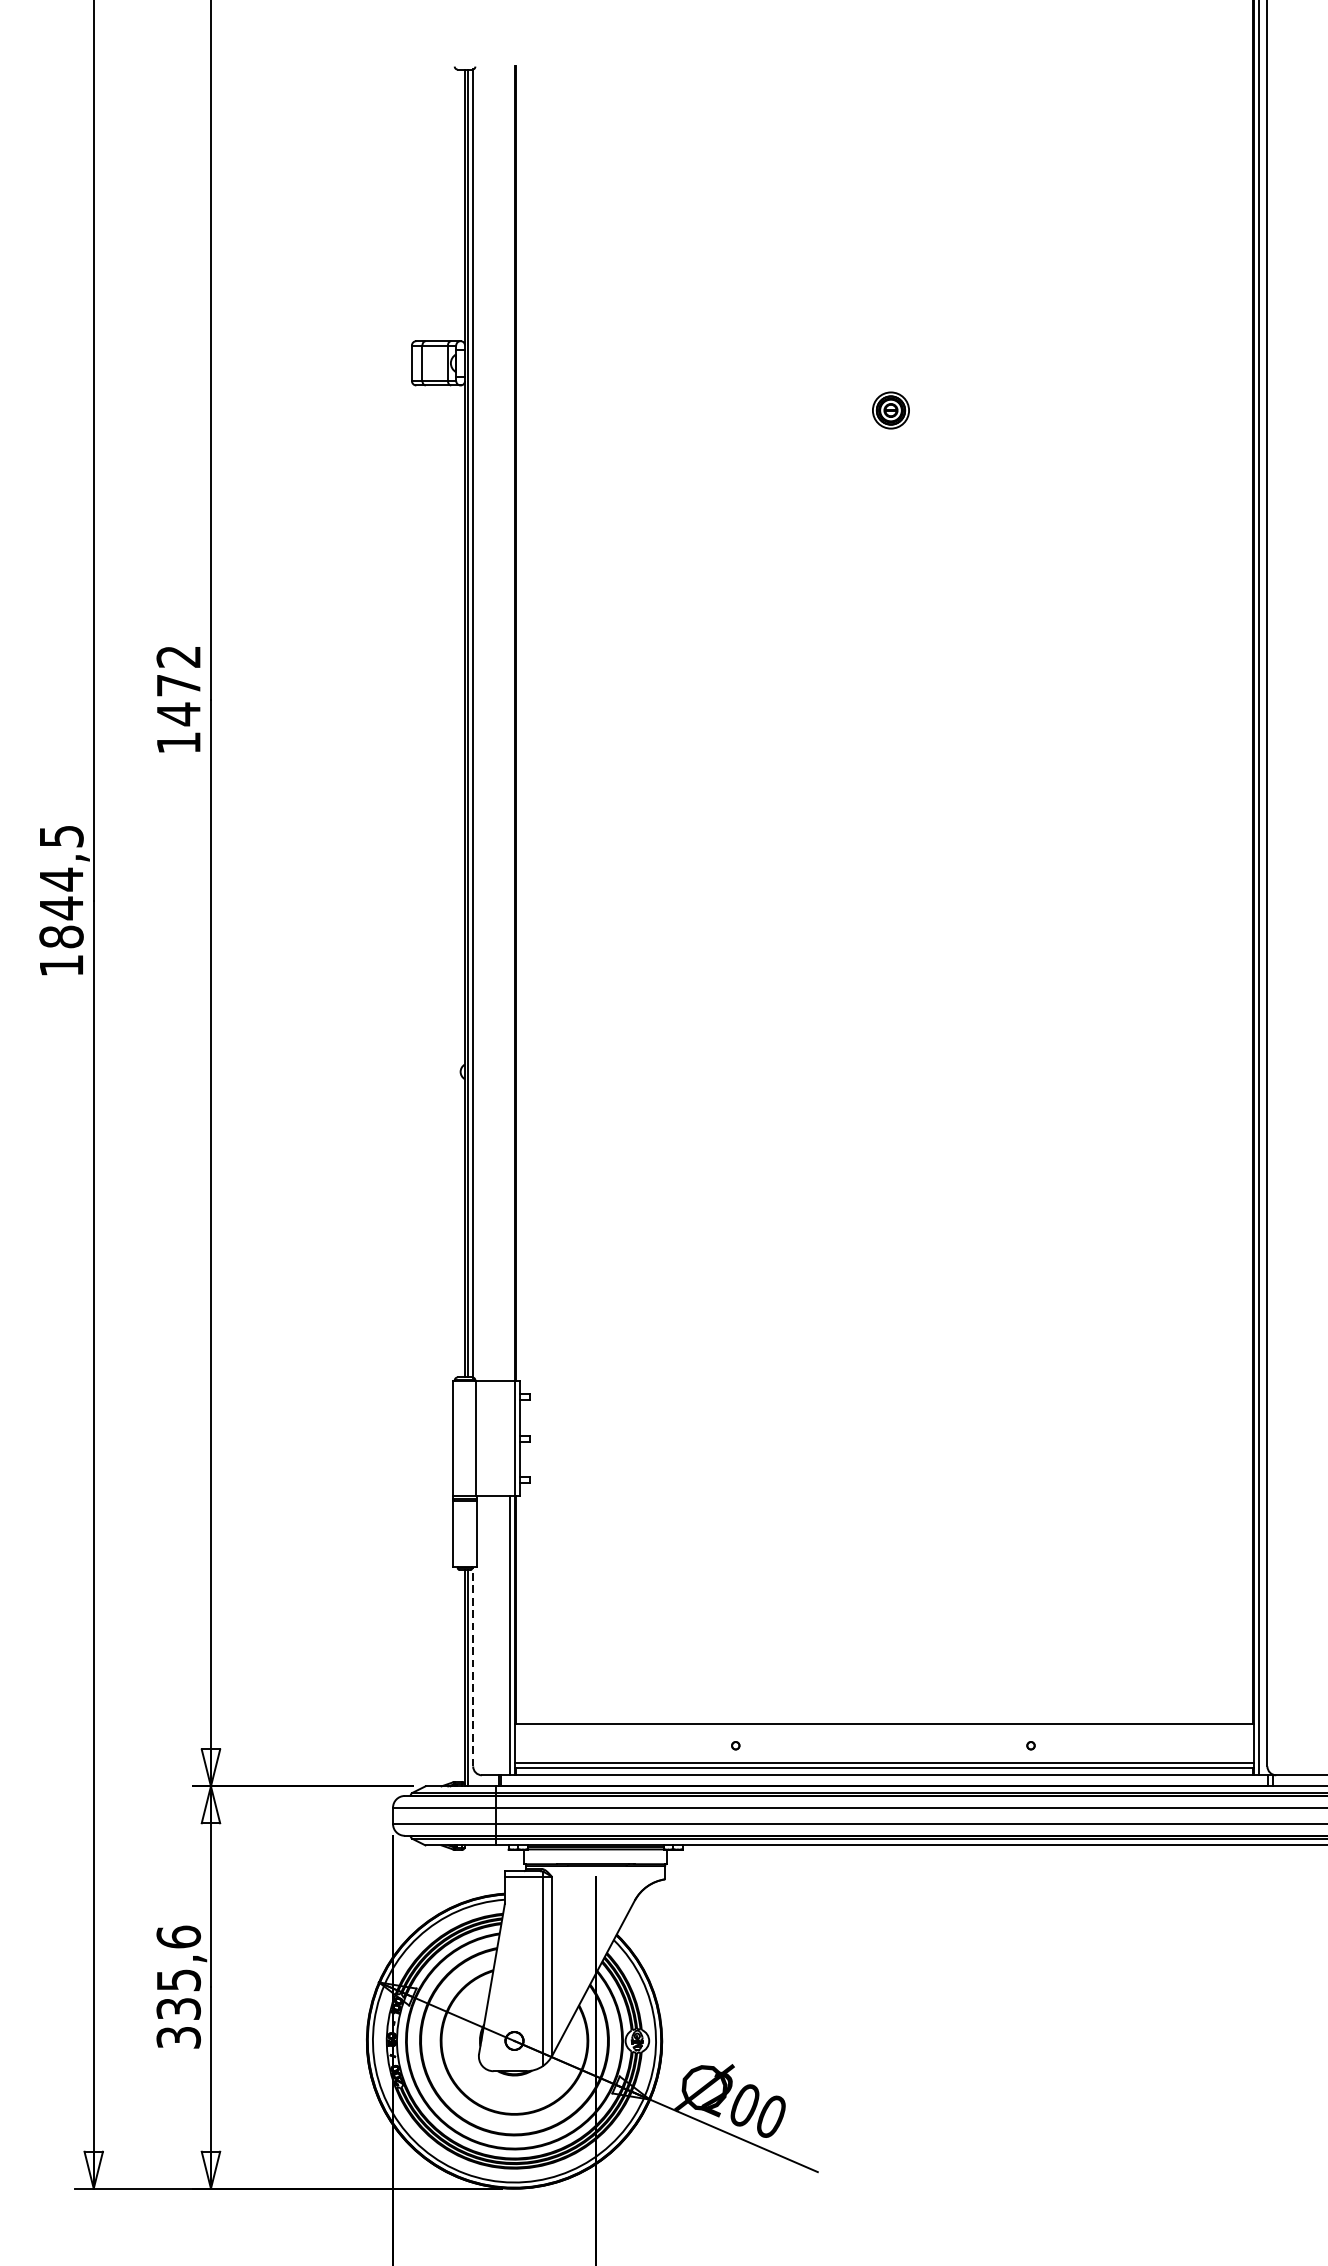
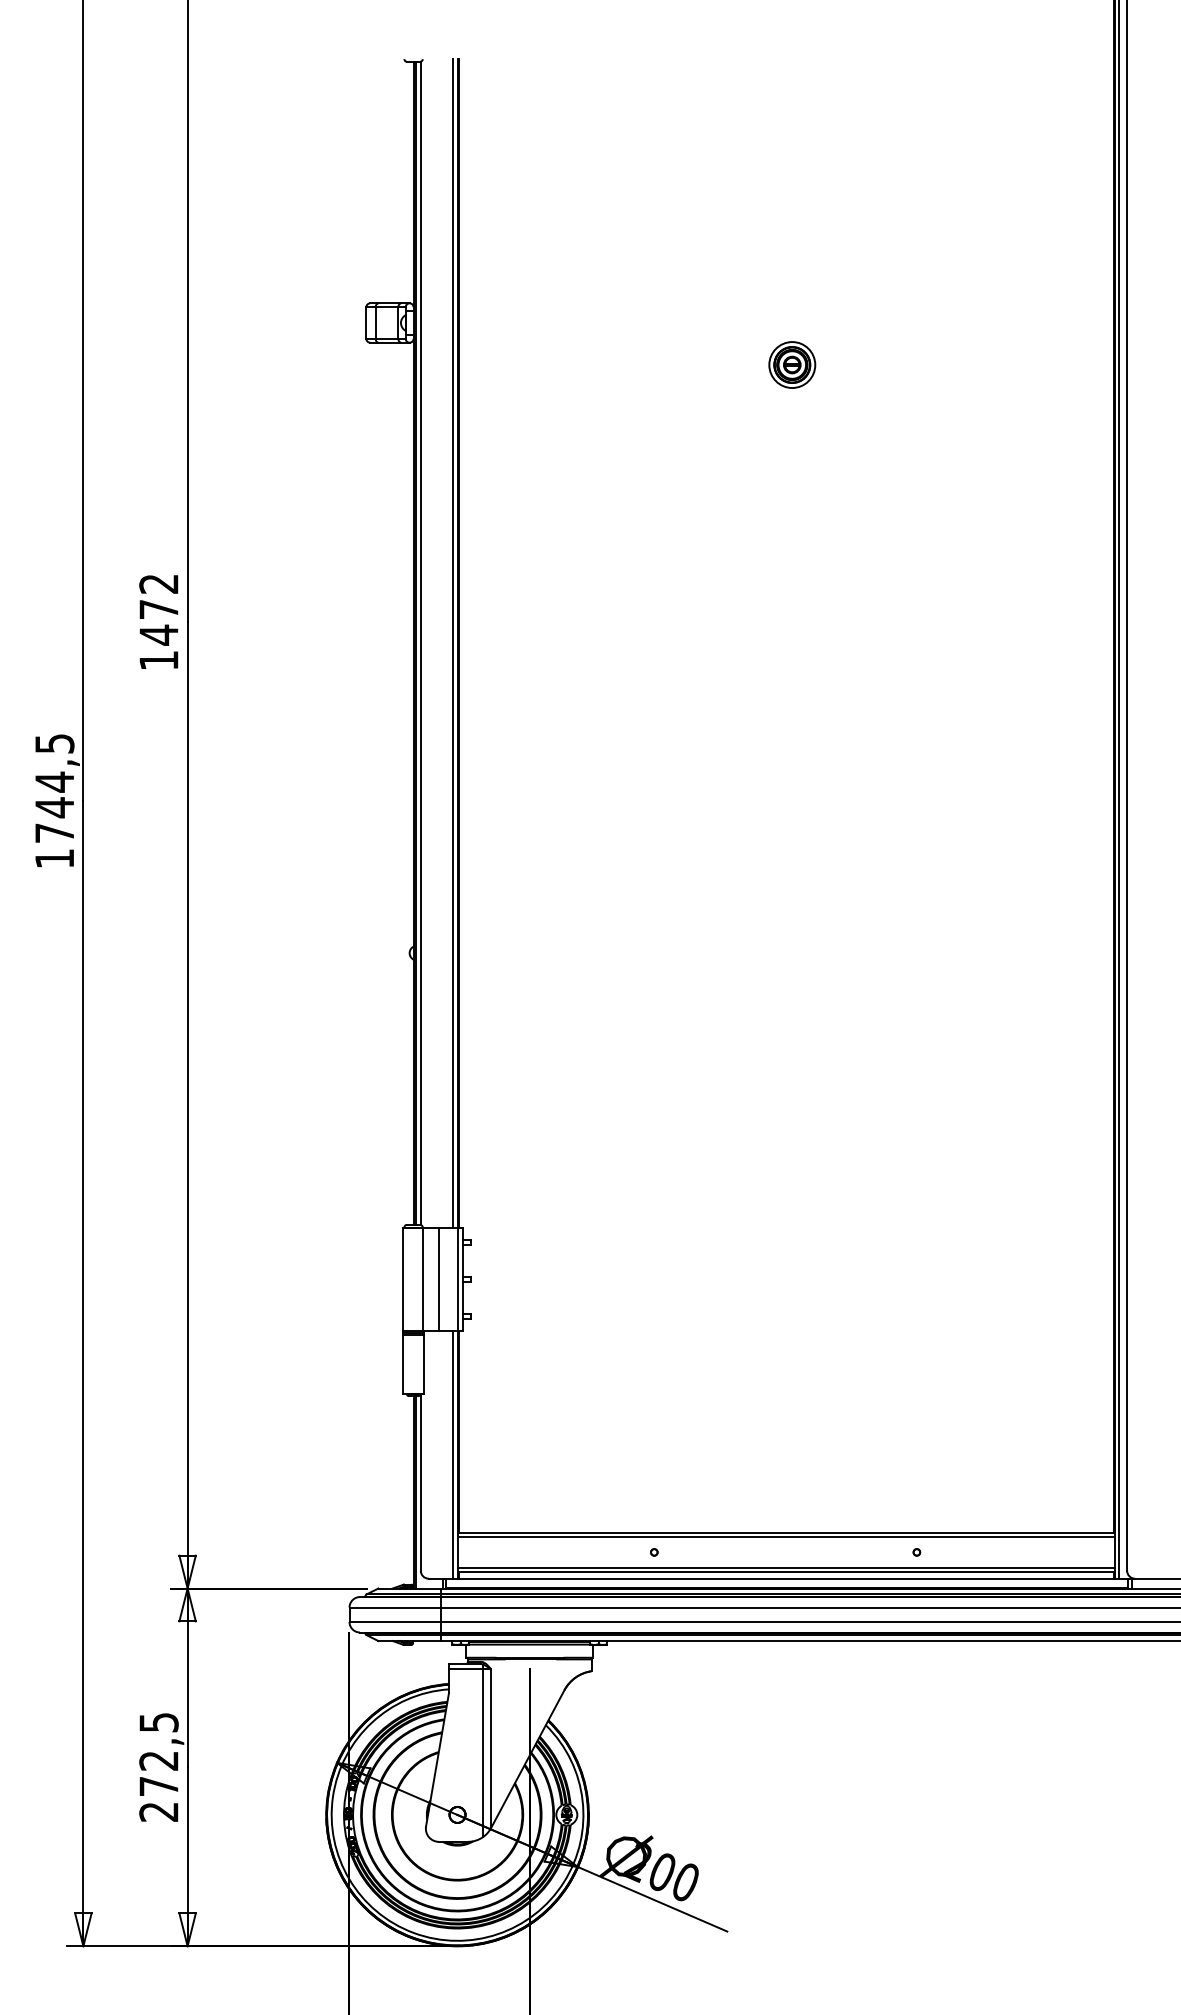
part: (891, 409) -> (792, 364), size x1.43
line: (509, 723) -> (453, 643), added
text: (61, 937) -> (54, 833), 1844,5 -> 1744,5
line: (493, 1438) -> (438, 1279), added
line: (472, 1667) -> (420, 1482), dashed -> solid
line: (884, 1727) -> (786, 1536), added
text: (178, 1986) -> (158, 1766), 335,6 -> 272,5

